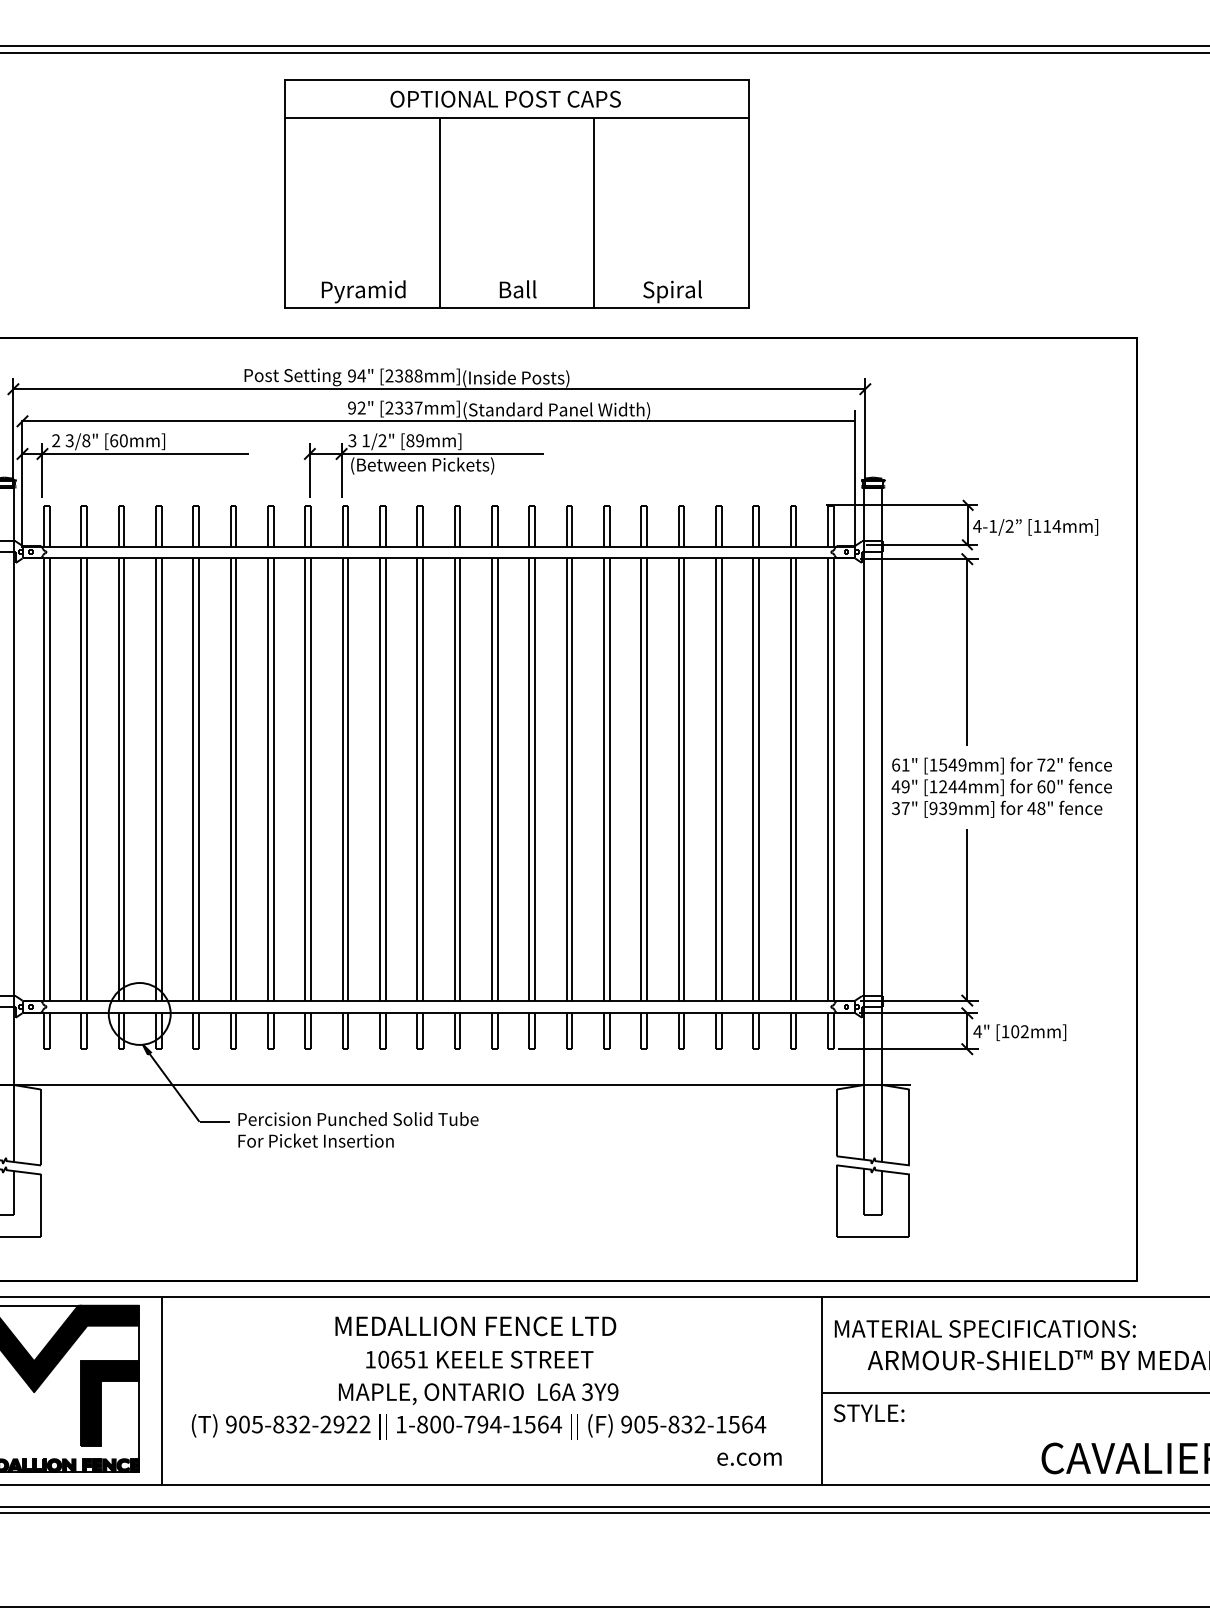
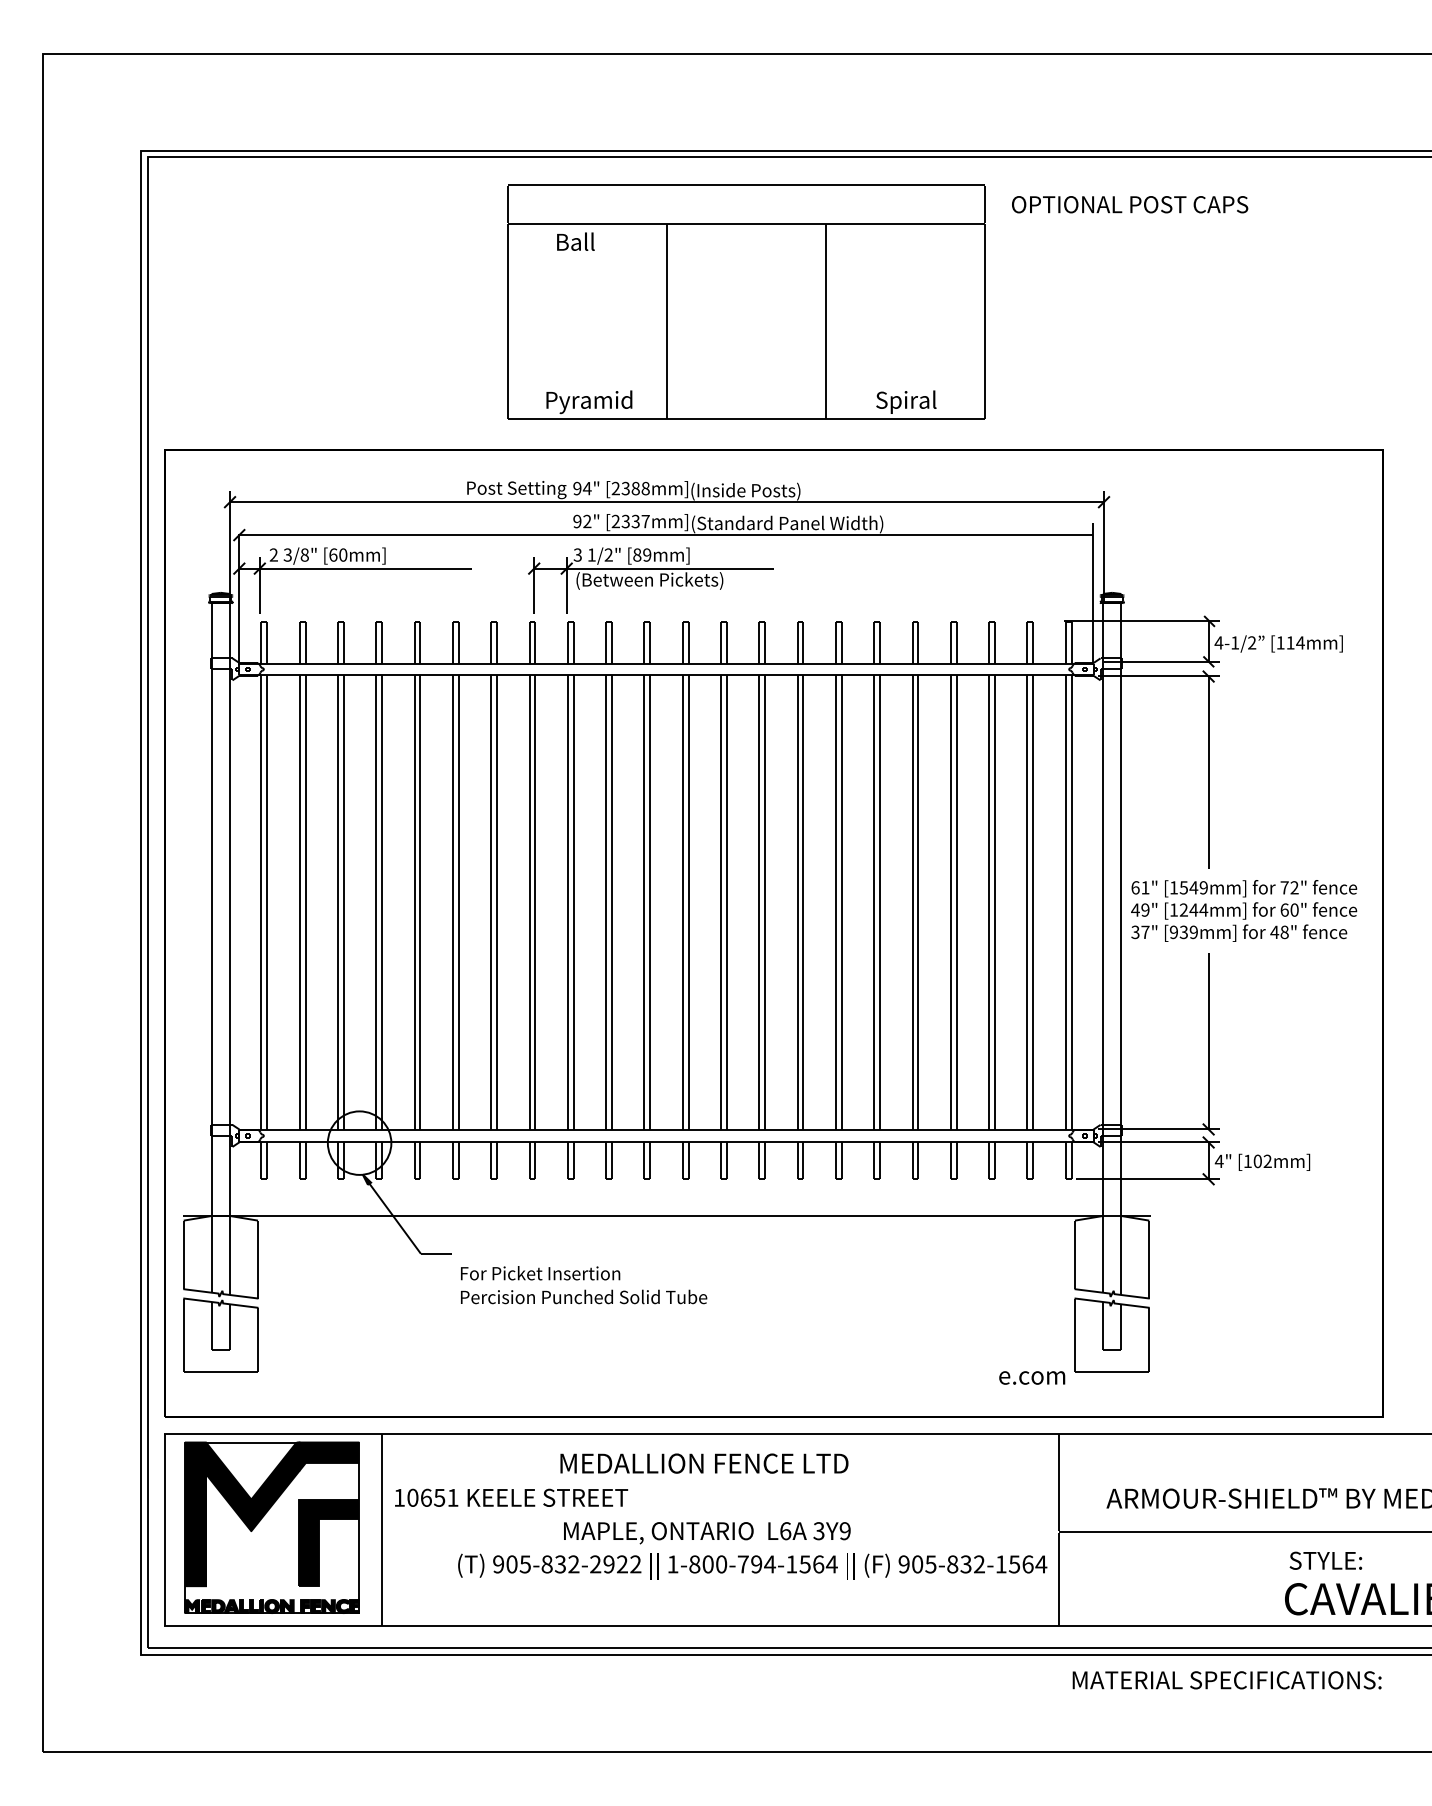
text: (506, 99) -> (1130, 204), moved
text: (517, 289) -> (575, 241), moved
text: (358, 1118) -> (584, 1296), moved
text: (984, 1329) -> (1226, 1680), moved
text: (479, 1359) -> (511, 1497), moved
text: (868, 1412) -> (1325, 1560), moved
text: (478, 1426) -> (752, 1566), moved
text: (749, 1458) -> (1032, 1377), moved

